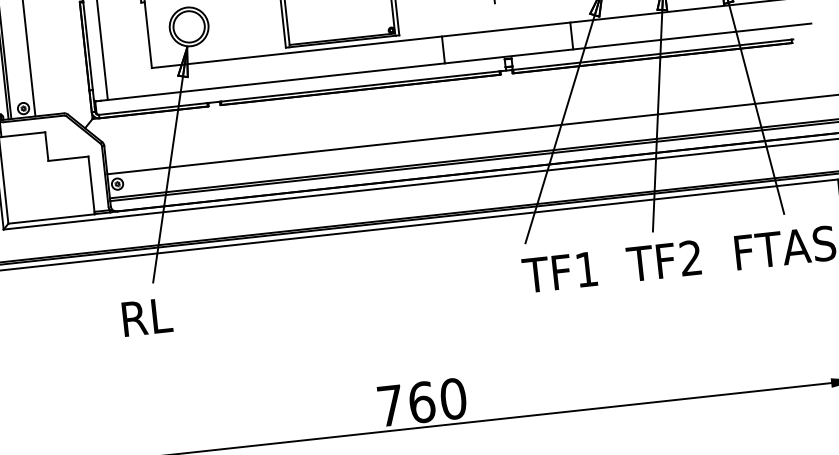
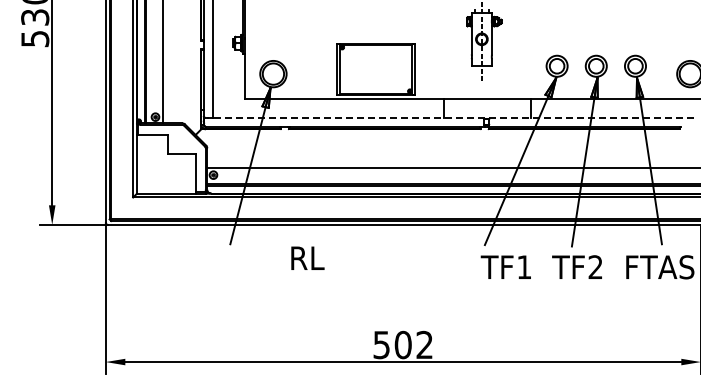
line: (459, 61) -> (453, 117), solid -> dashed
text: (146, 316) -> (307, 257), moved
text: (422, 401) -> (403, 344), 760 -> 502

